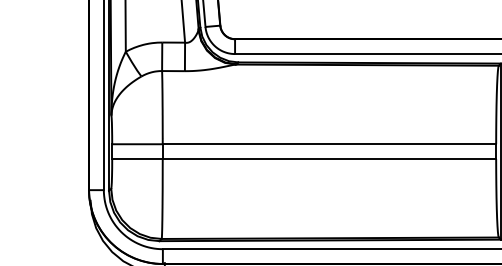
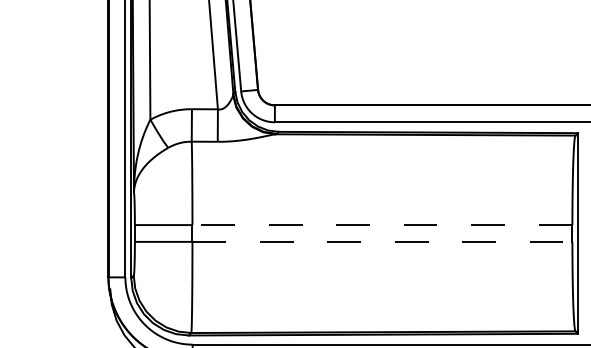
line: (329, 144) -> (382, 225), solid -> dashed
line: (329, 158) -> (382, 241), solid -> dashed

